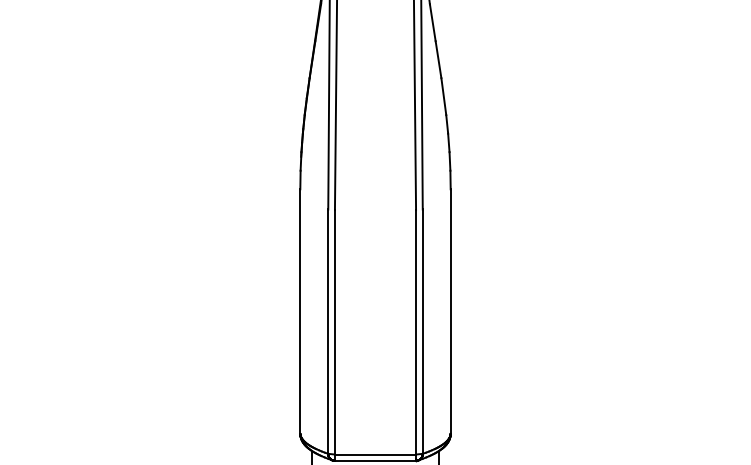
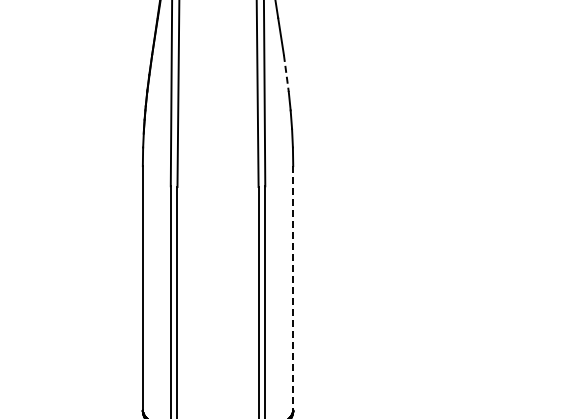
line: (443, 96) -> (286, 73), solid -> dashed
line: (450, 311) -> (293, 288), solid -> dashed

